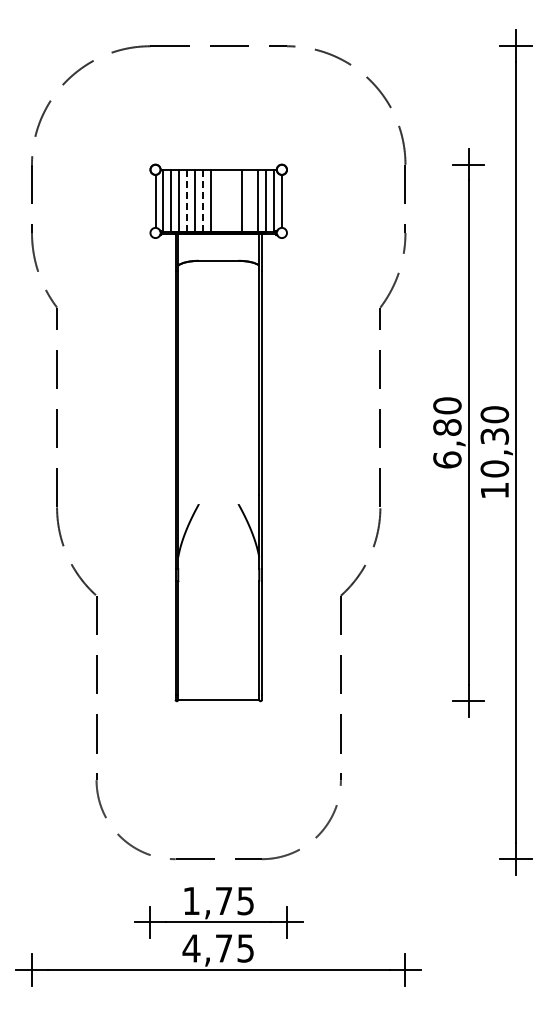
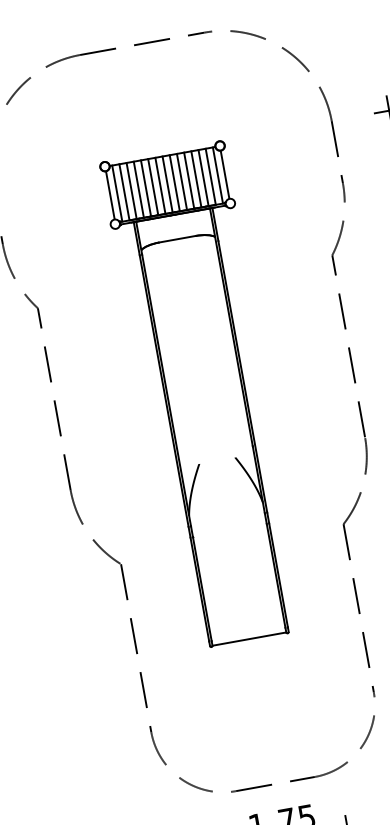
line: (187, 200) -> (139, 189), dashed -> solid
line: (202, 200) -> (152, 186), dashed -> solid
line: (218, 200) -> (167, 184), added
line: (226, 200) -> (174, 183), added
line: (234, 200) -> (181, 181), added
line: (250, 200) -> (196, 179), added

